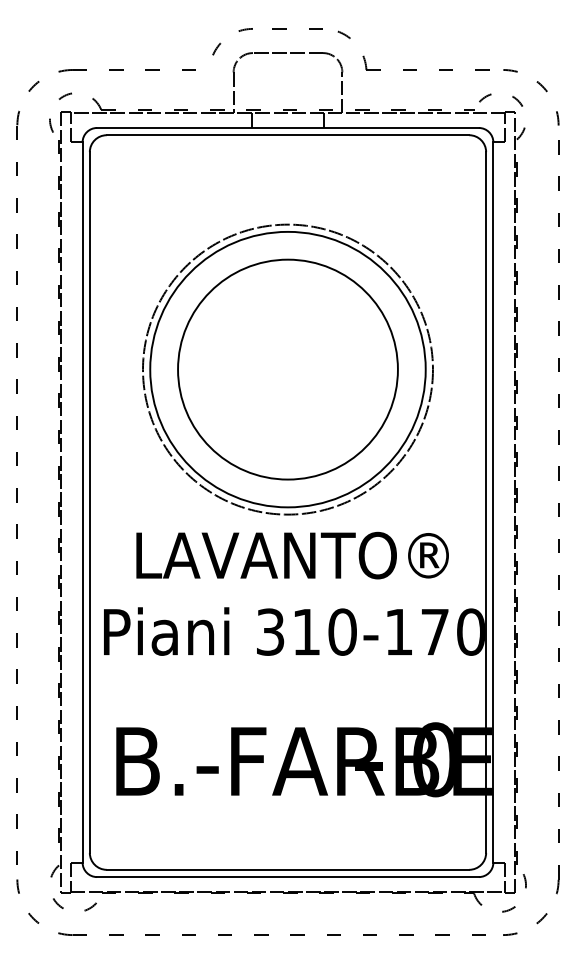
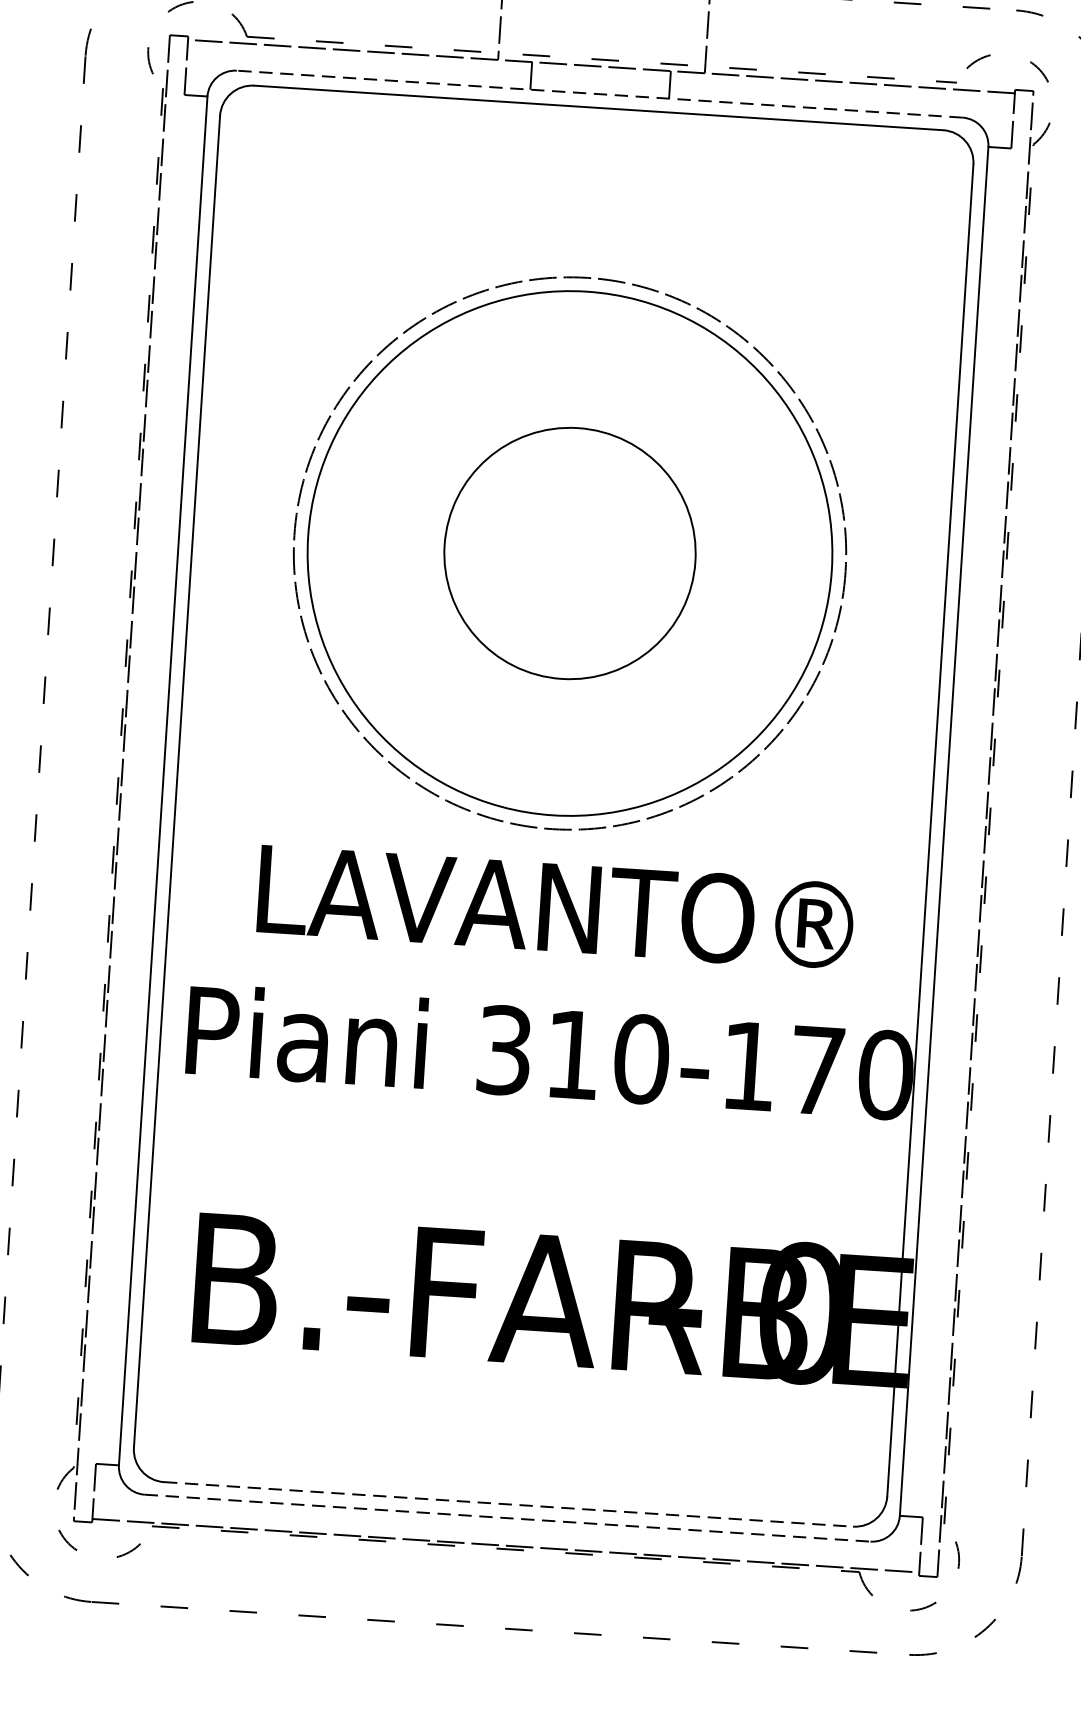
line: (287, 127) -> (598, 93), solid -> dashed
circle: (287, 369) -> (569, 553), size x0.6
line: (288, 869) -> (509, 1503), solid -> dashed
line: (287, 877) -> (506, 1518), solid -> dashed

